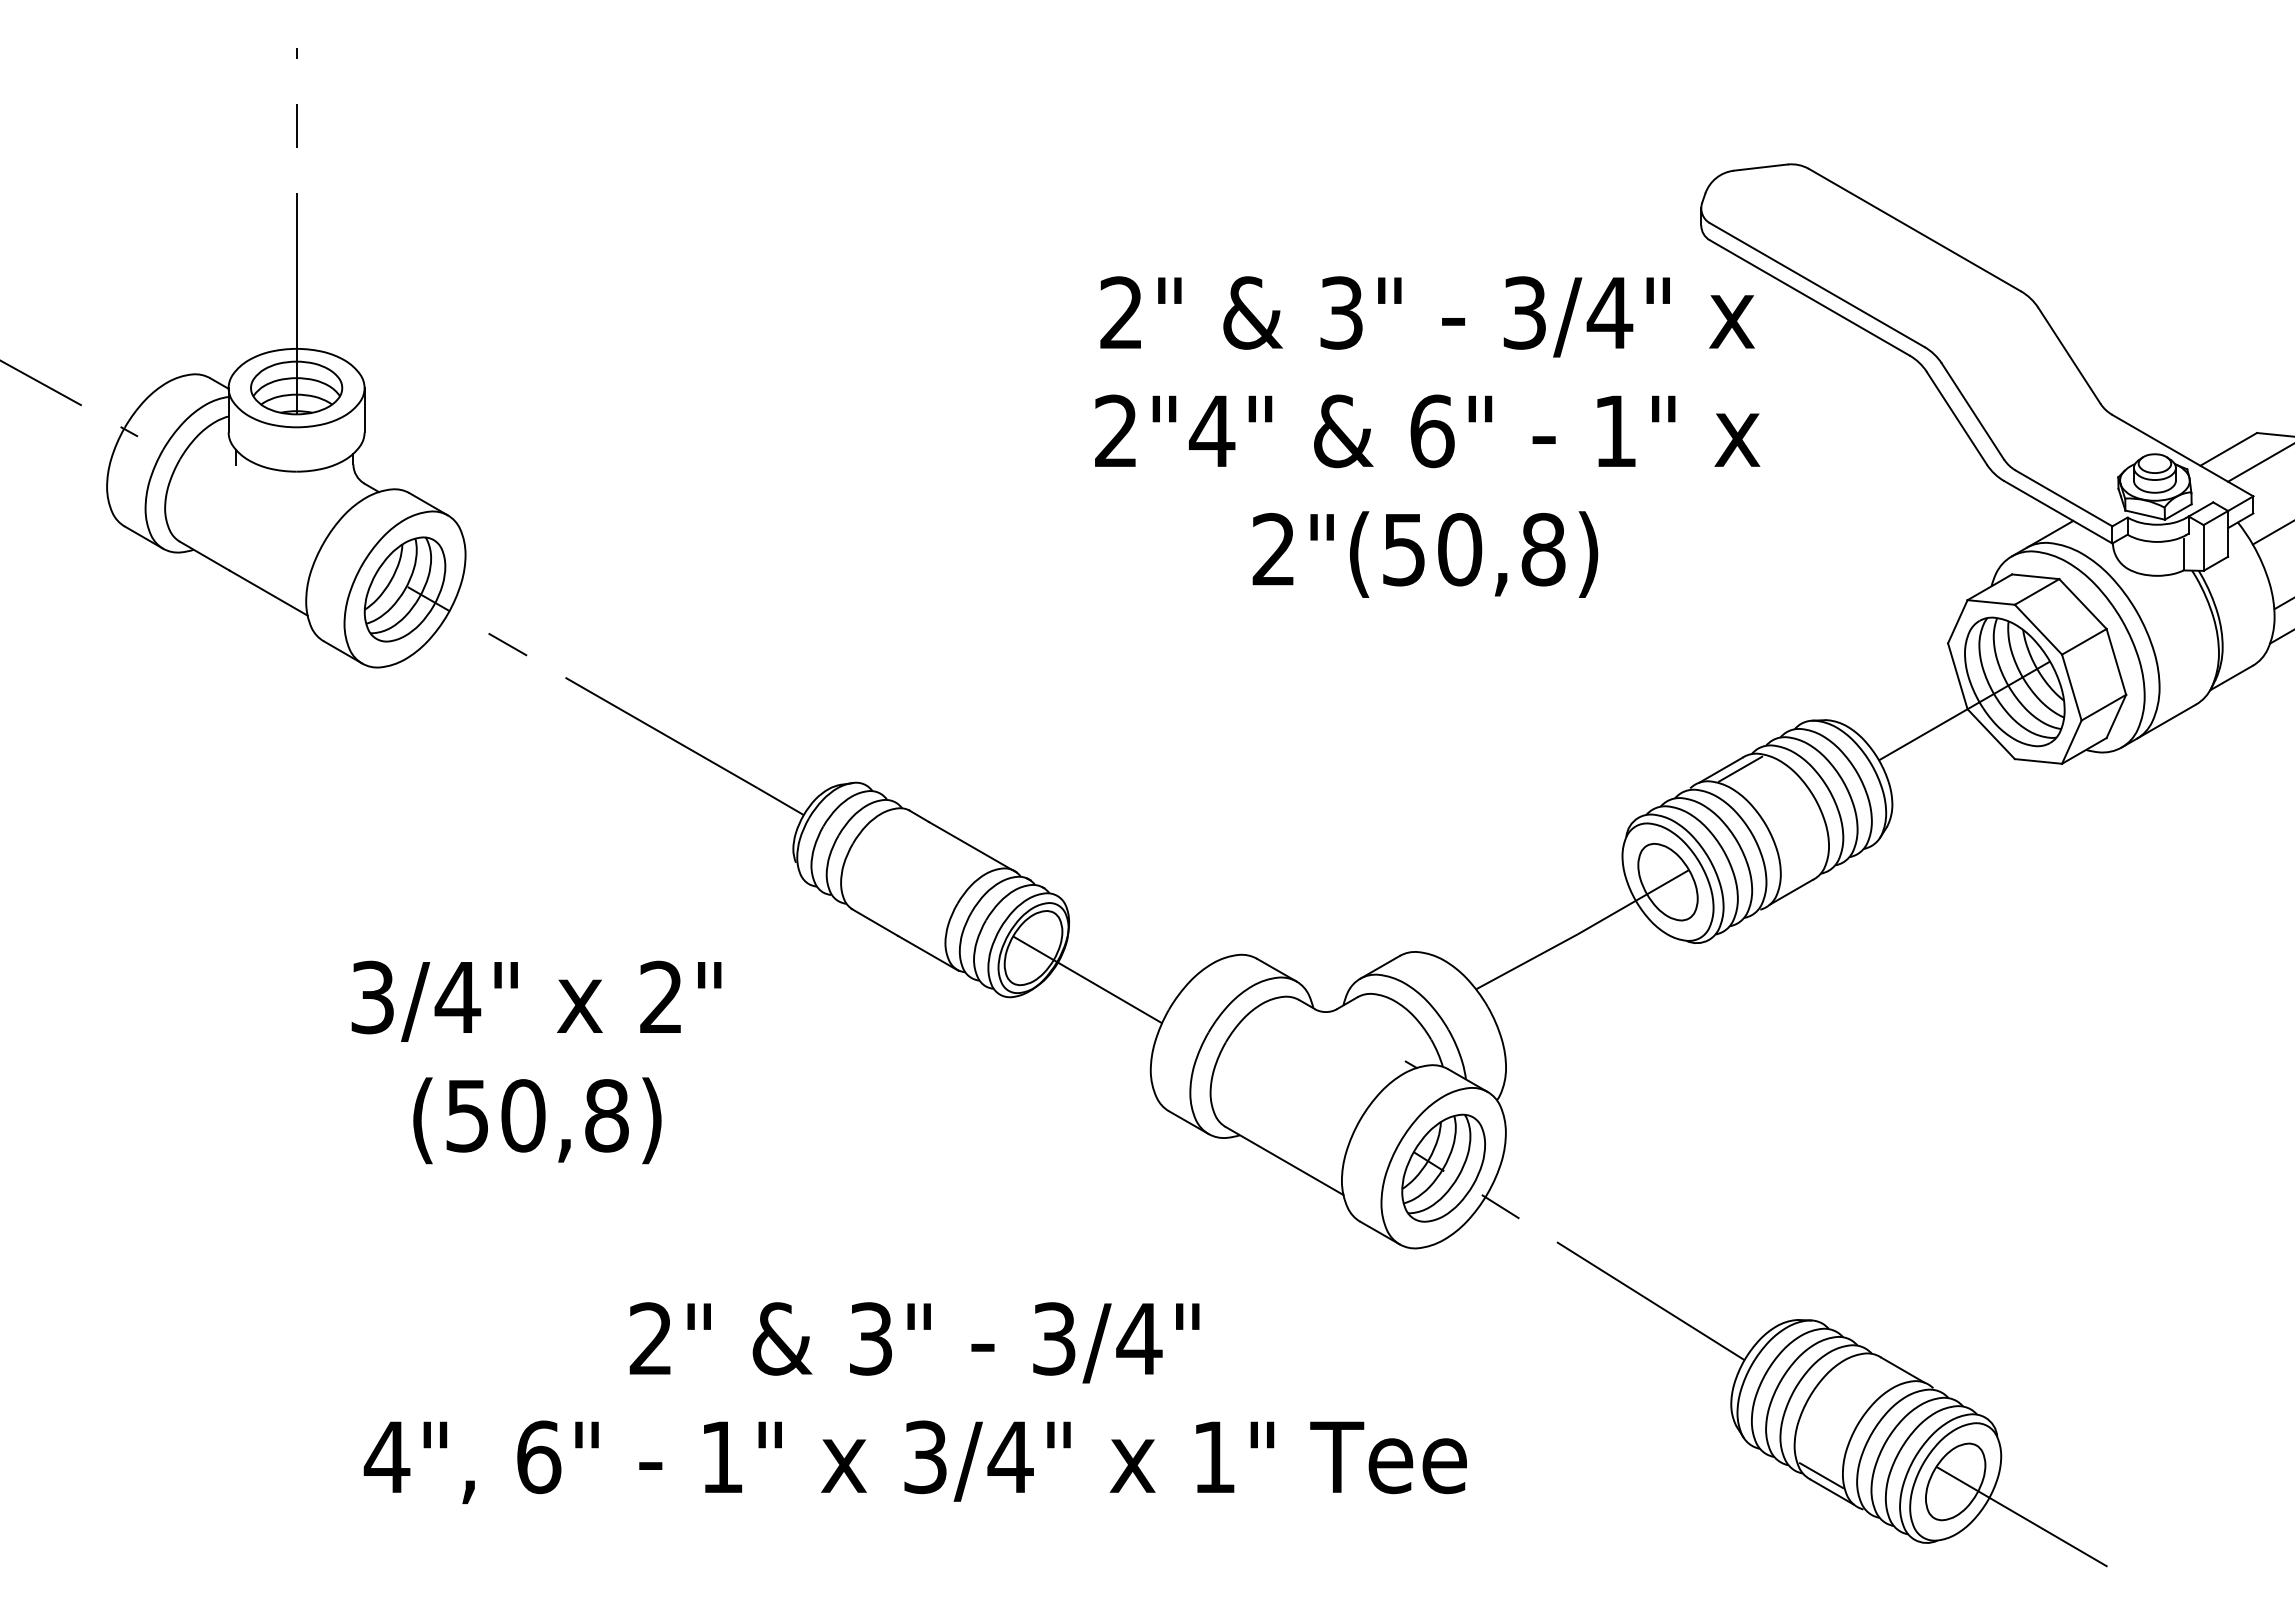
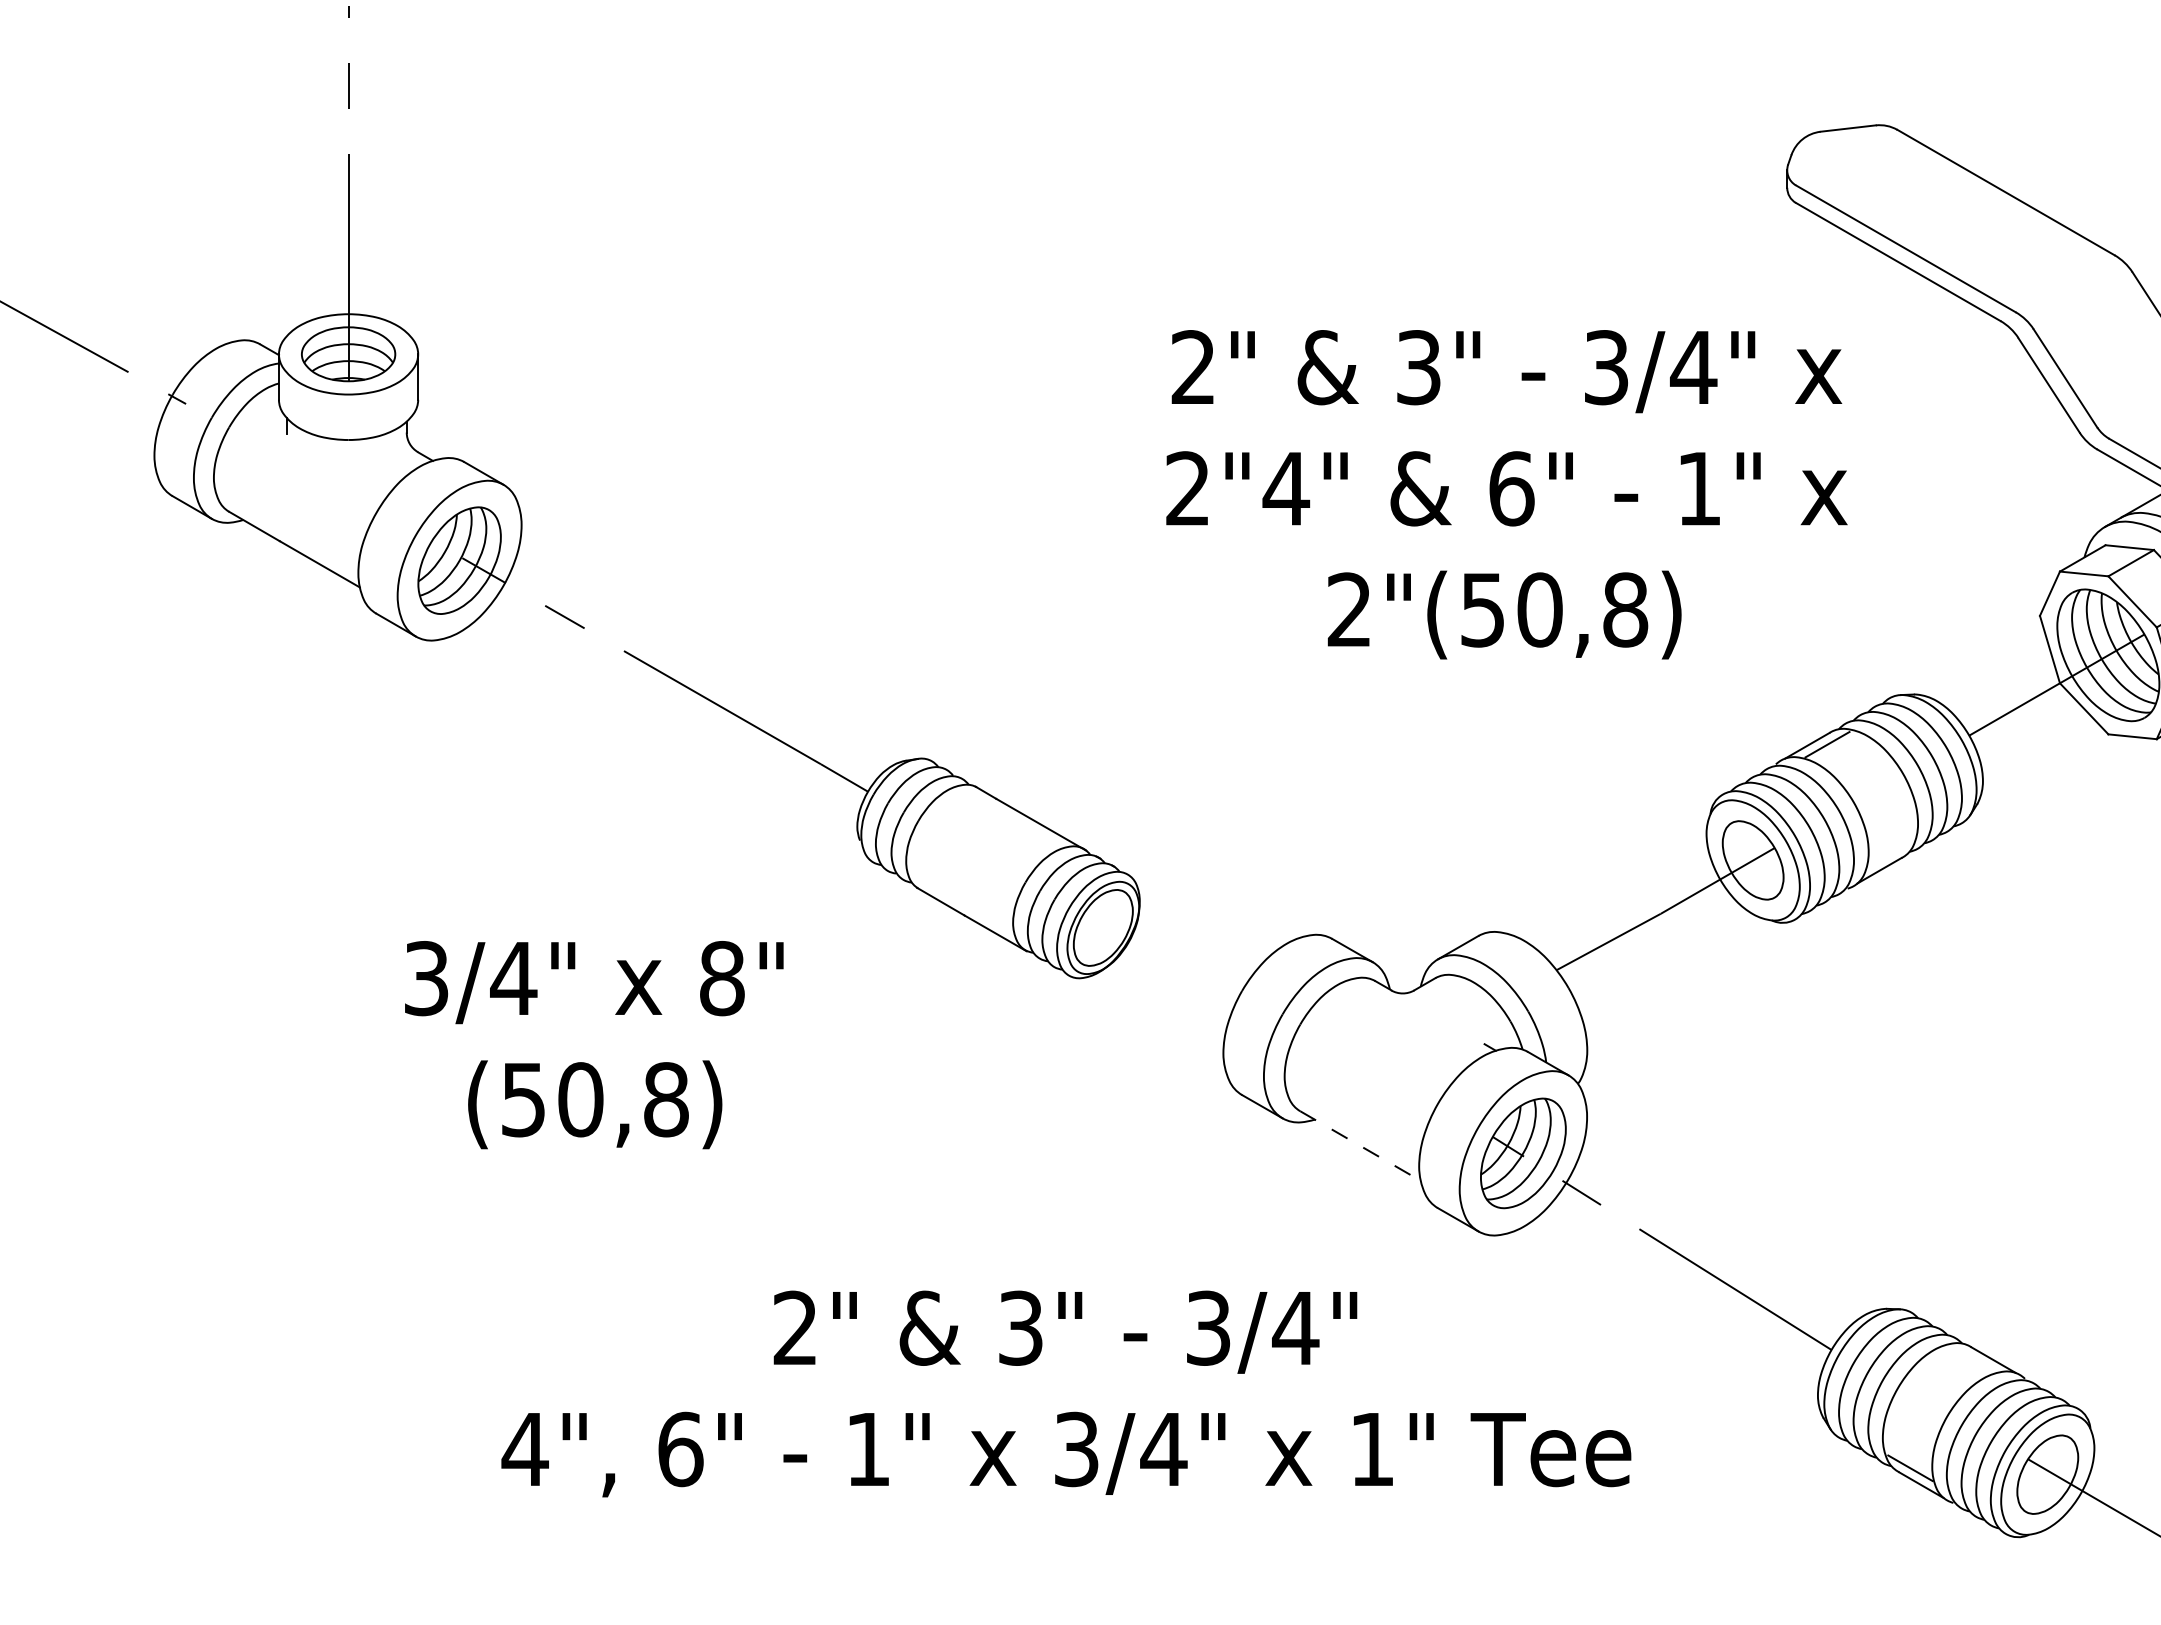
text: (1427, 436) -> (1506, 494), moved
line: (1087, 979) -> (1158, 960), removed
text: (661, 997) -> (722, 978), 2" -> 8"
line: (1284, 1161) -> (1360, 1146), solid -> dashed
text: (914, 1402) -> (1065, 1393), moved

